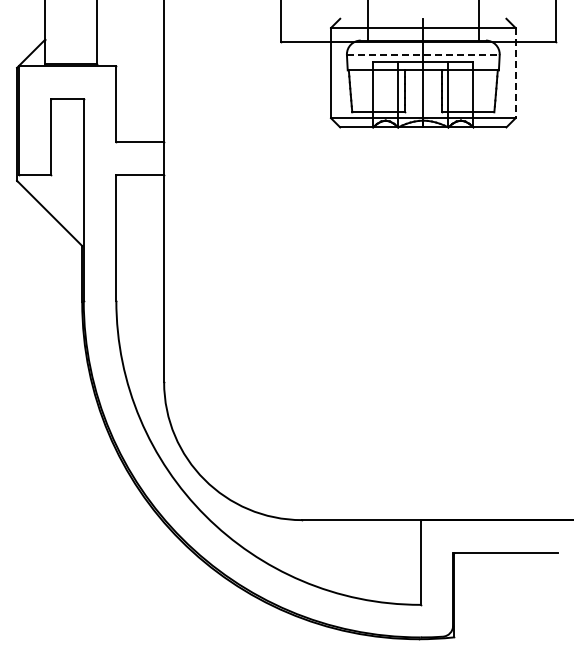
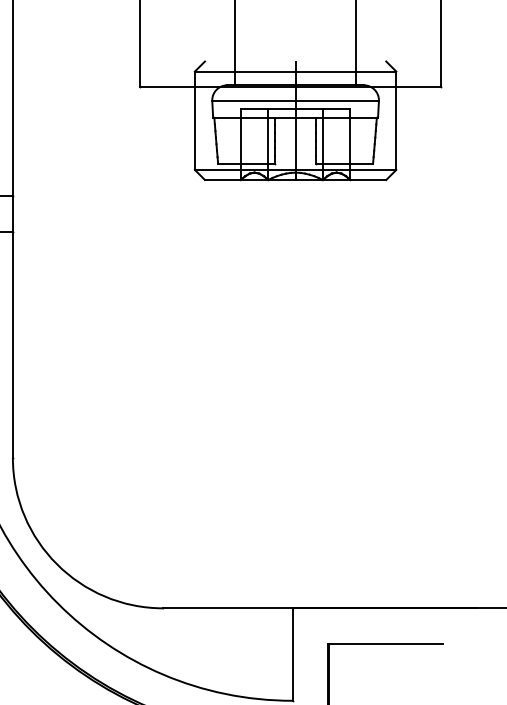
line: (423, 55) -> (295, 101), dashed -> solid
line: (515, 73) -> (396, 121), dashed -> solid

